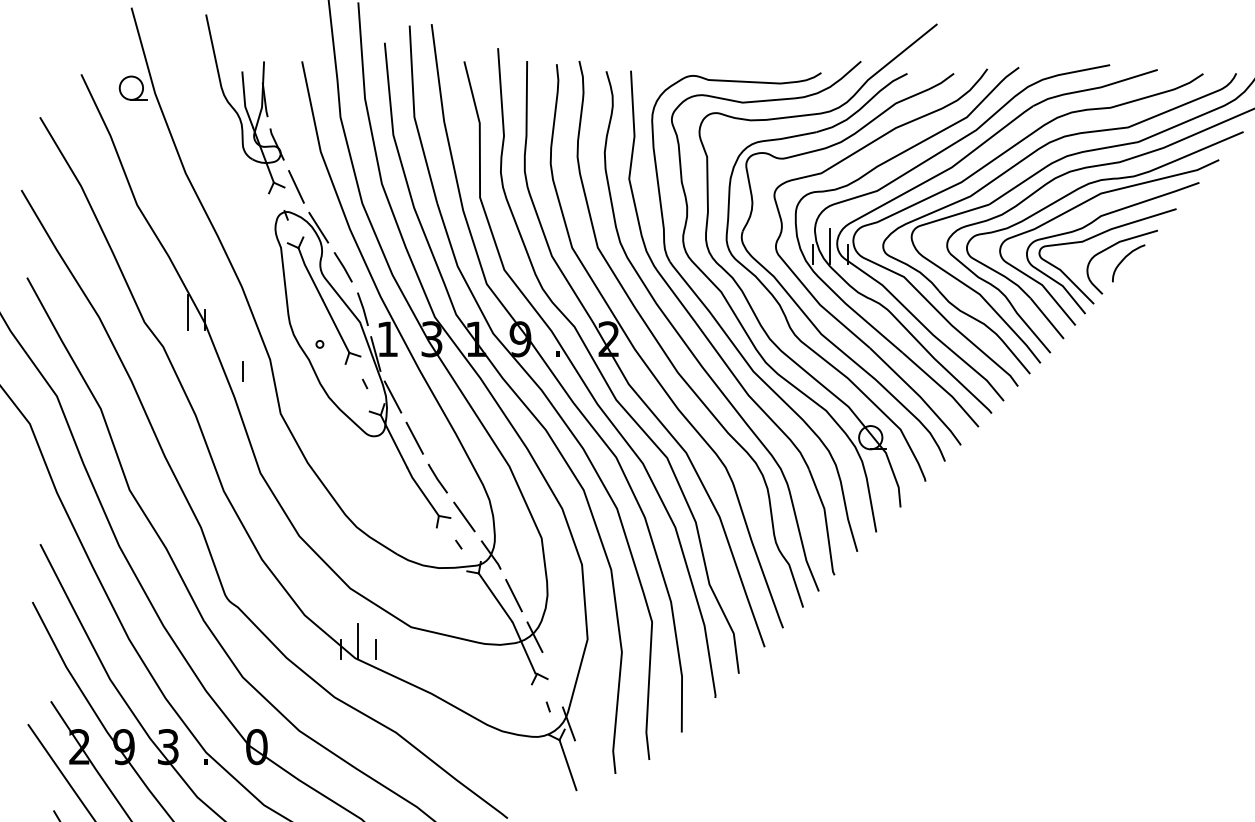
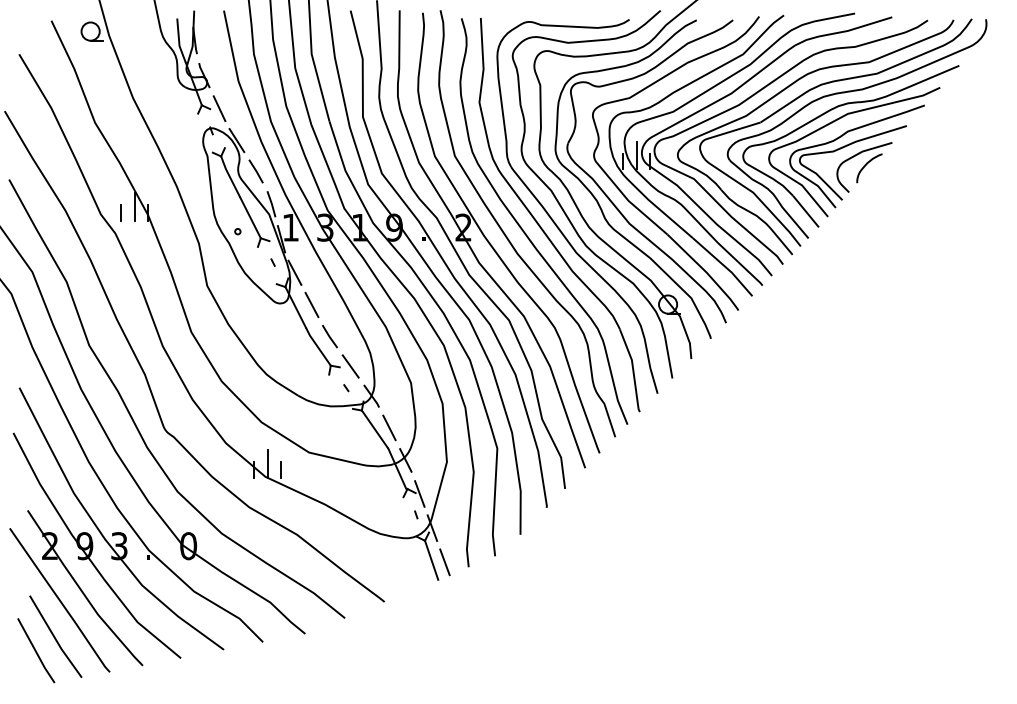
line: (242, 371) -> (120, 212), moved
line: (552, 679) -> (419, 493), added
line: (584, 767) -> (444, 562), added

